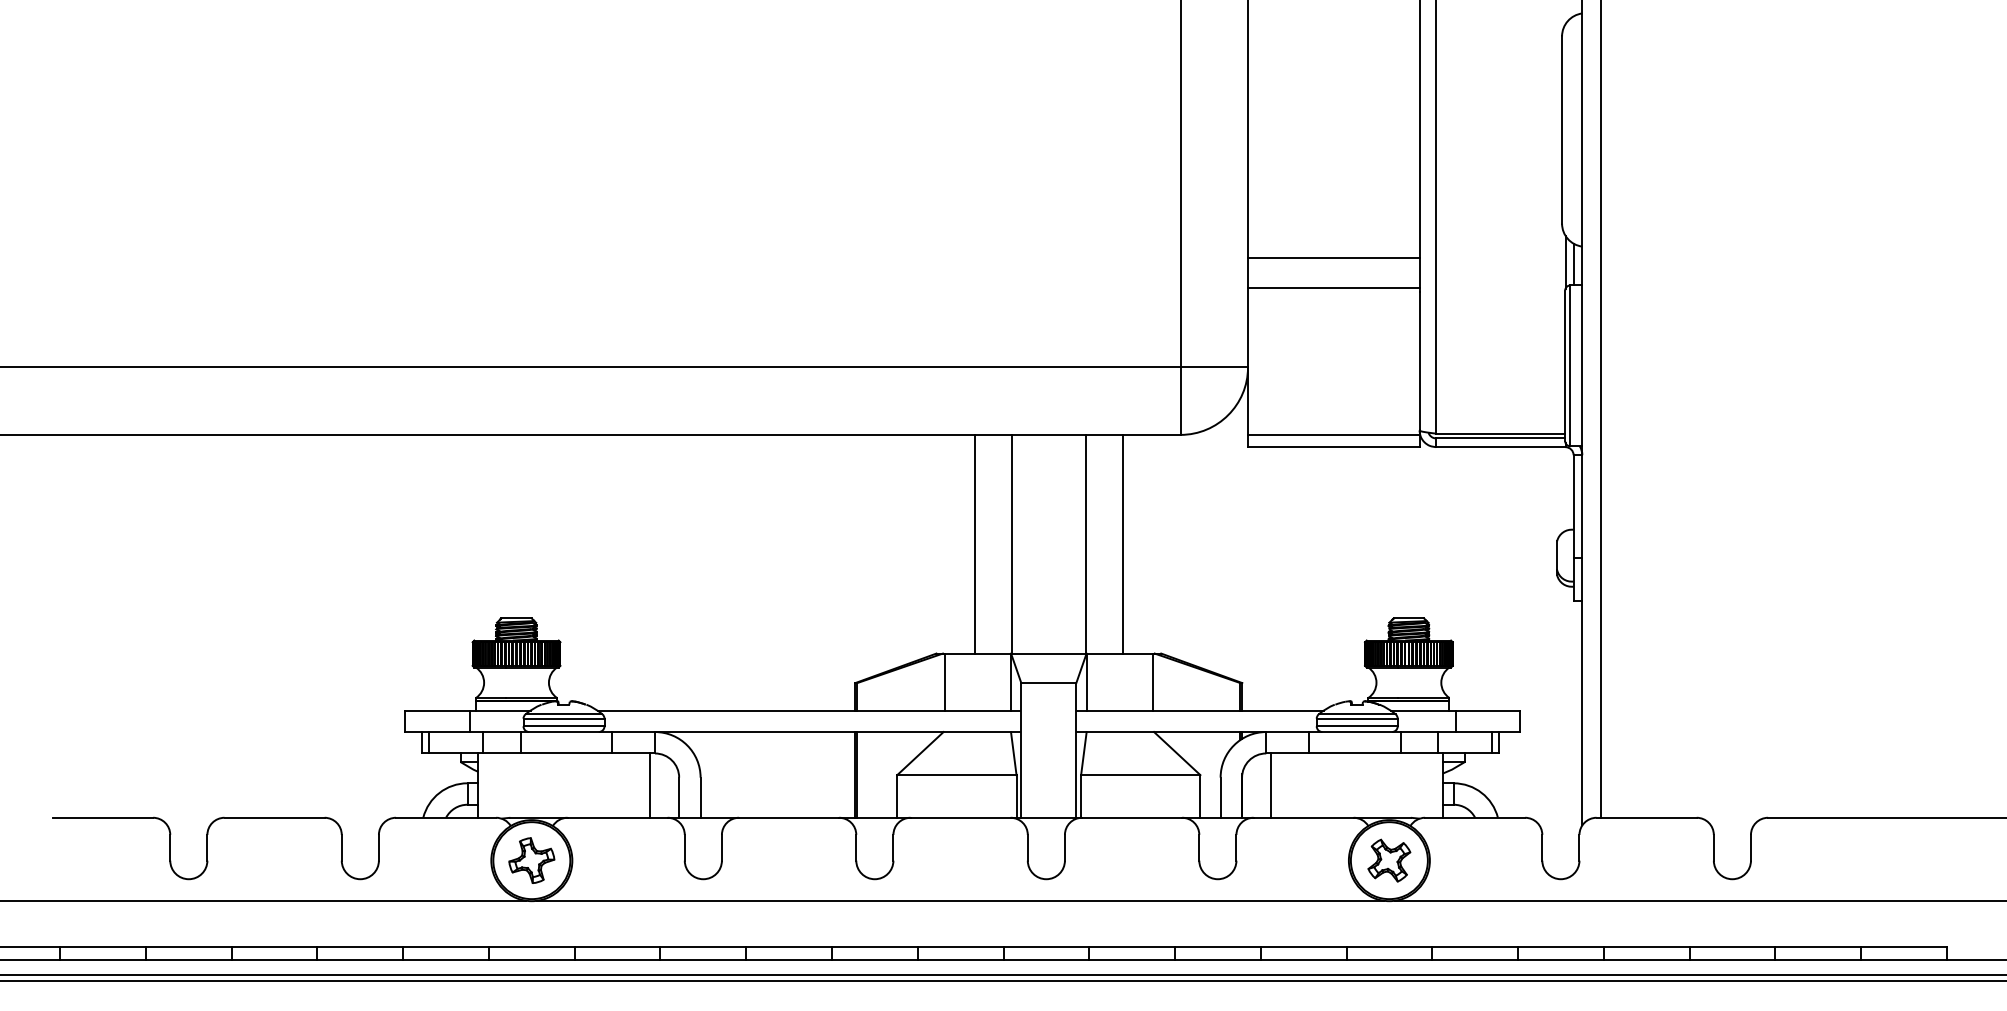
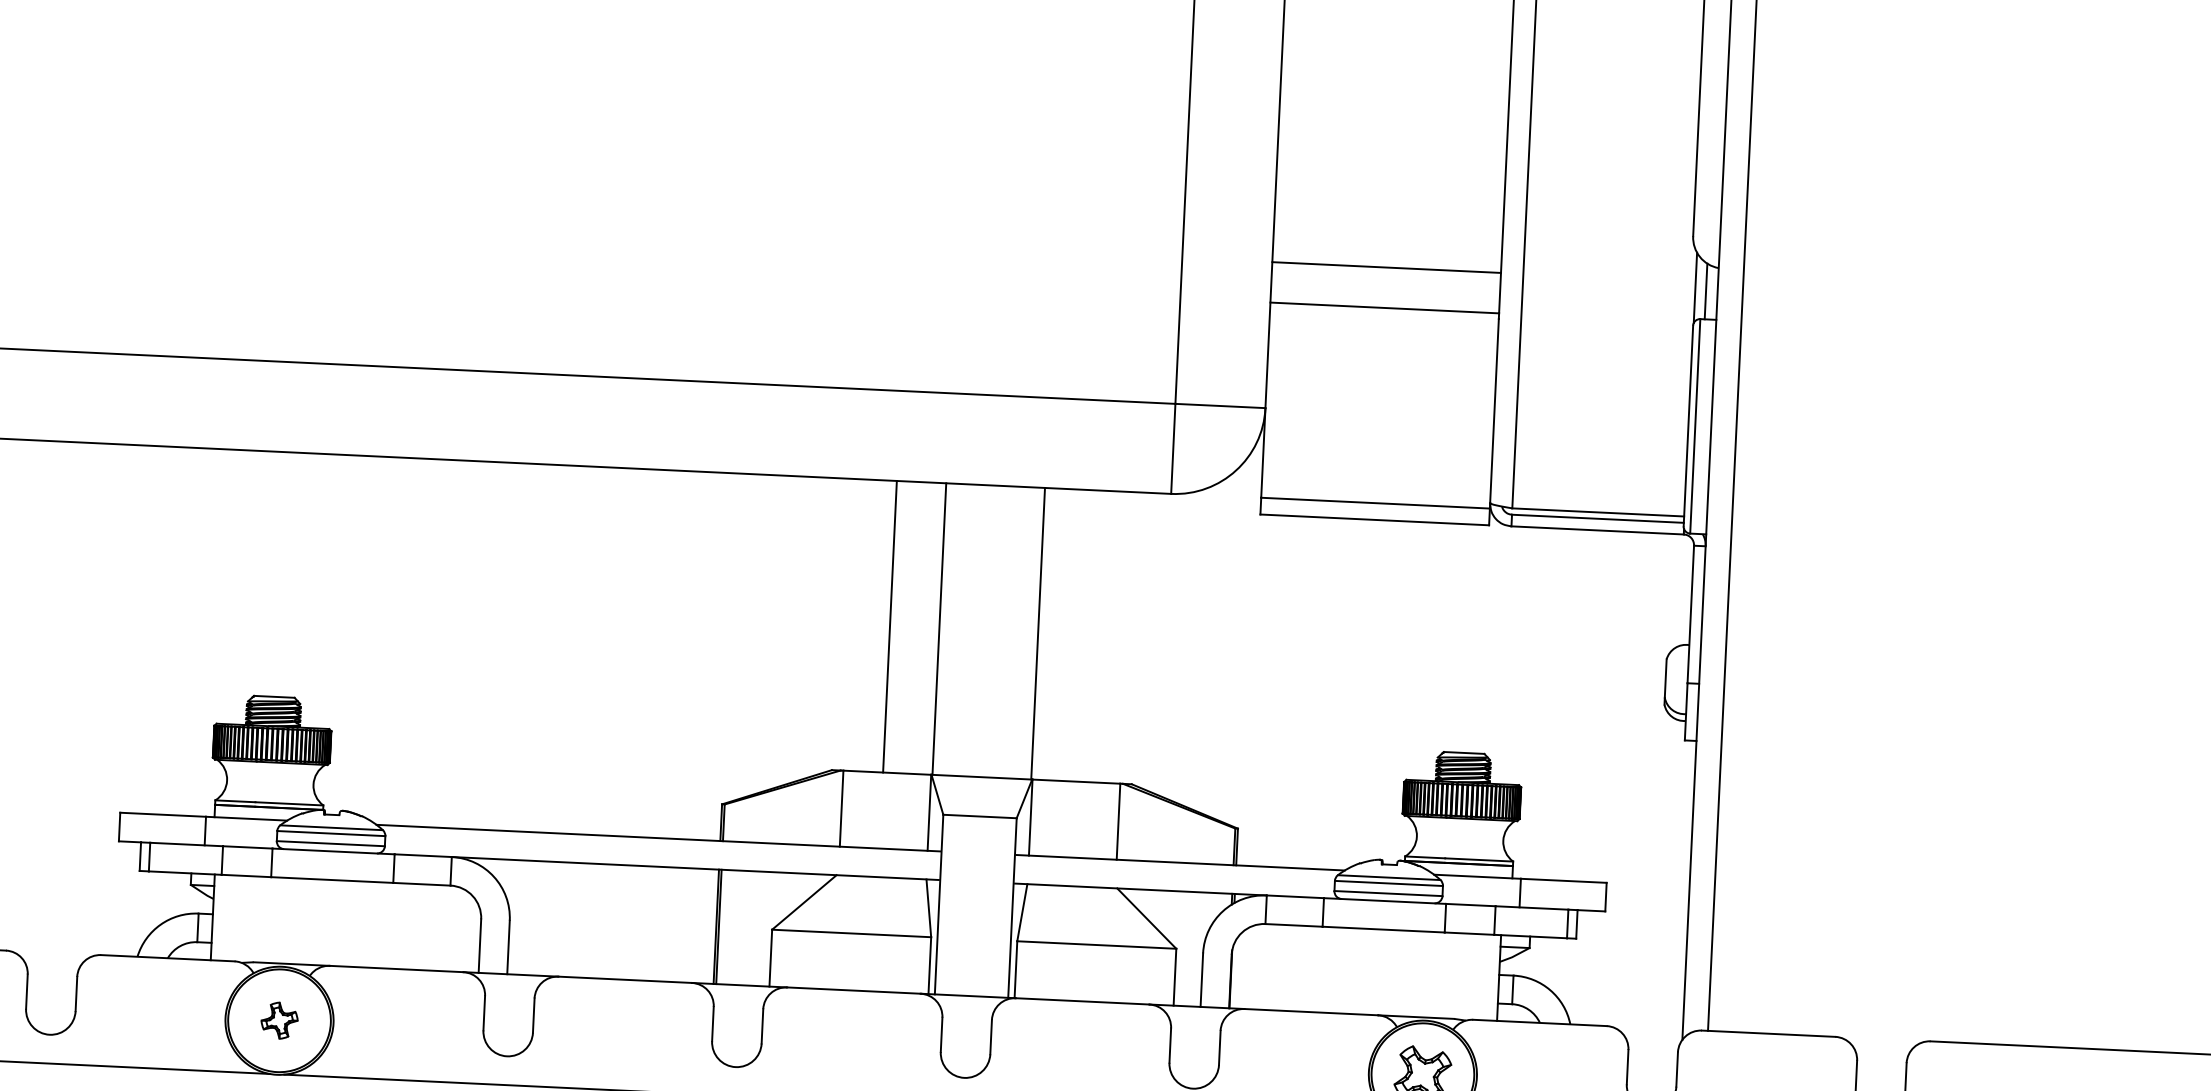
line: (1122, 543) -> (1087, 635), removed
line: (649, 785) -> (441, 927), removed
line: (1271, 785) -> (1270, 967), removed
part: (531, 860) -> (279, 1020), size x0.6

